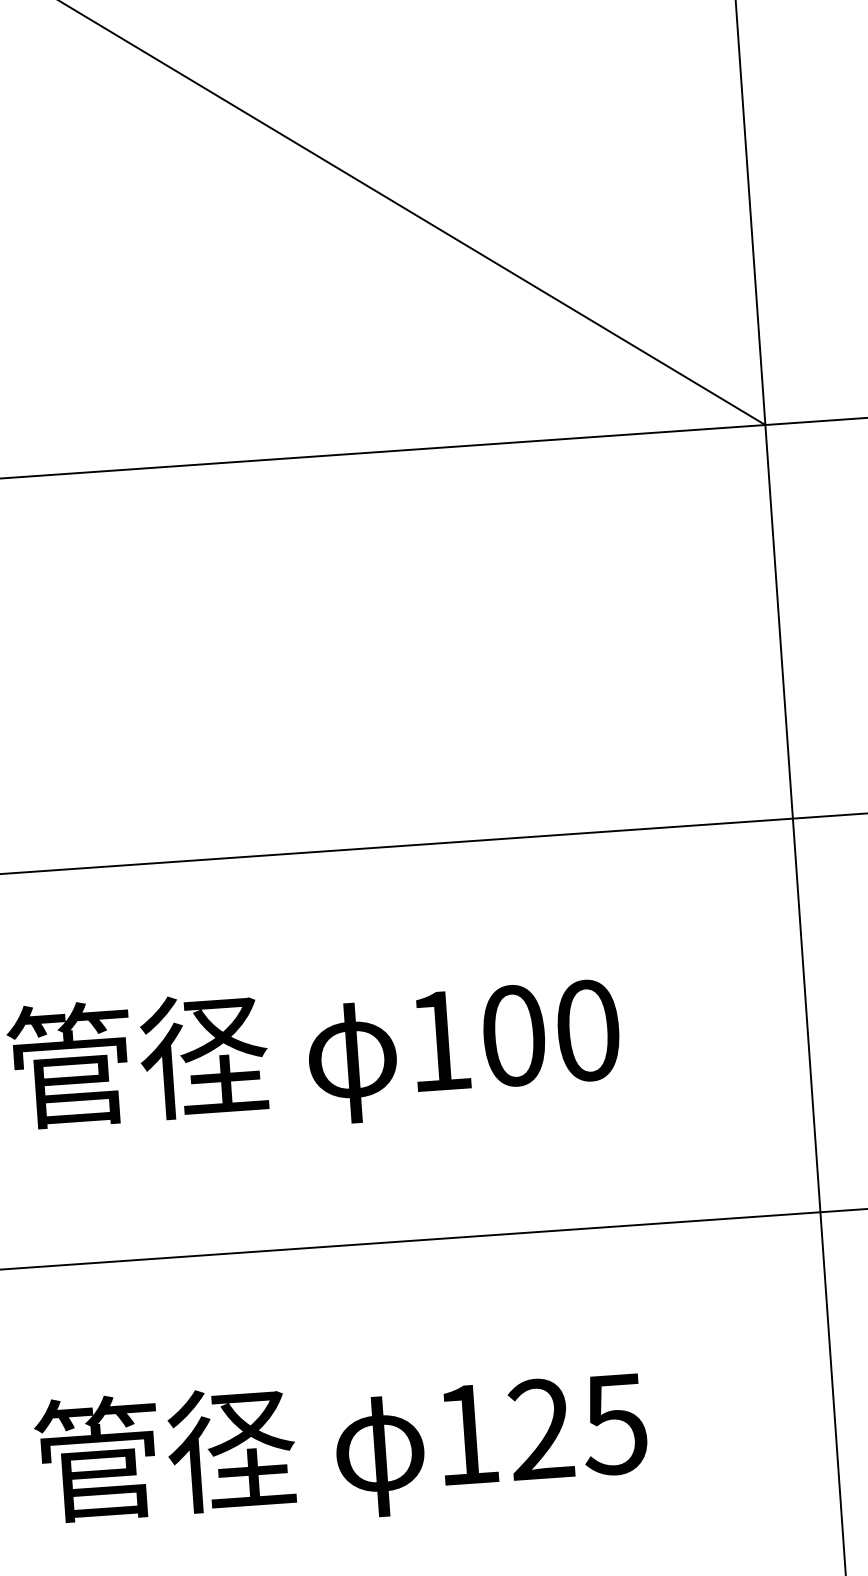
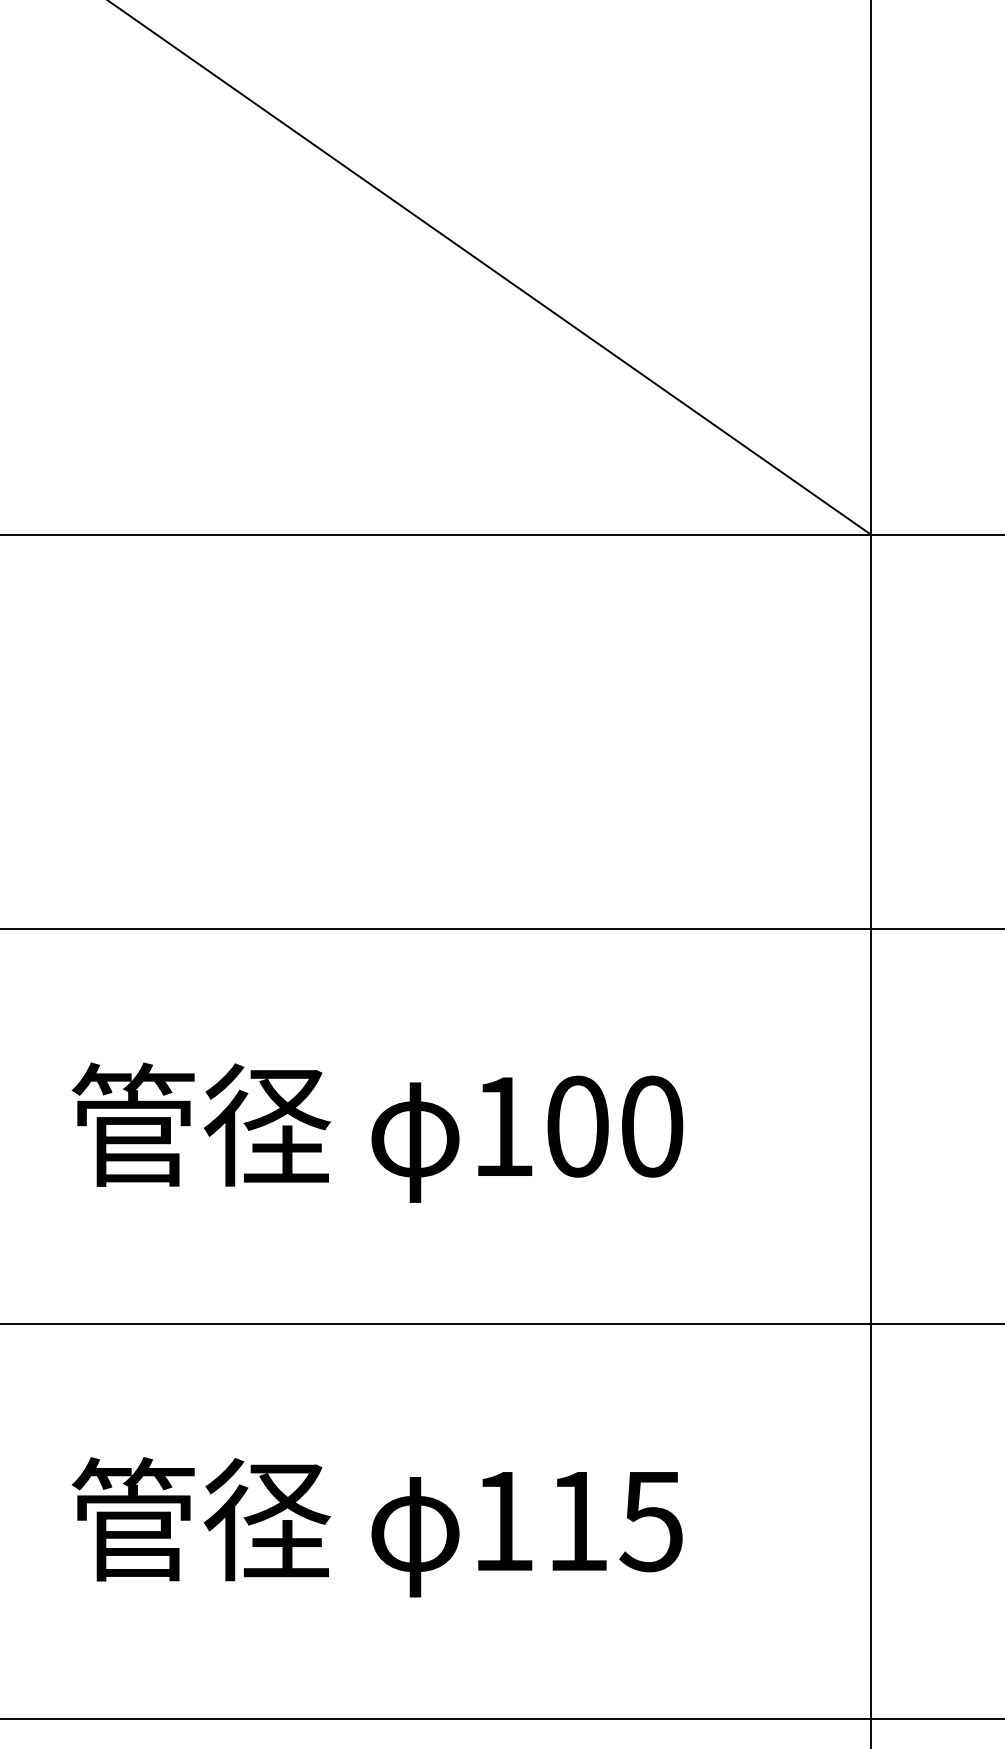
text: (541, 1428) -> (577, 1520), 125 -> 115

